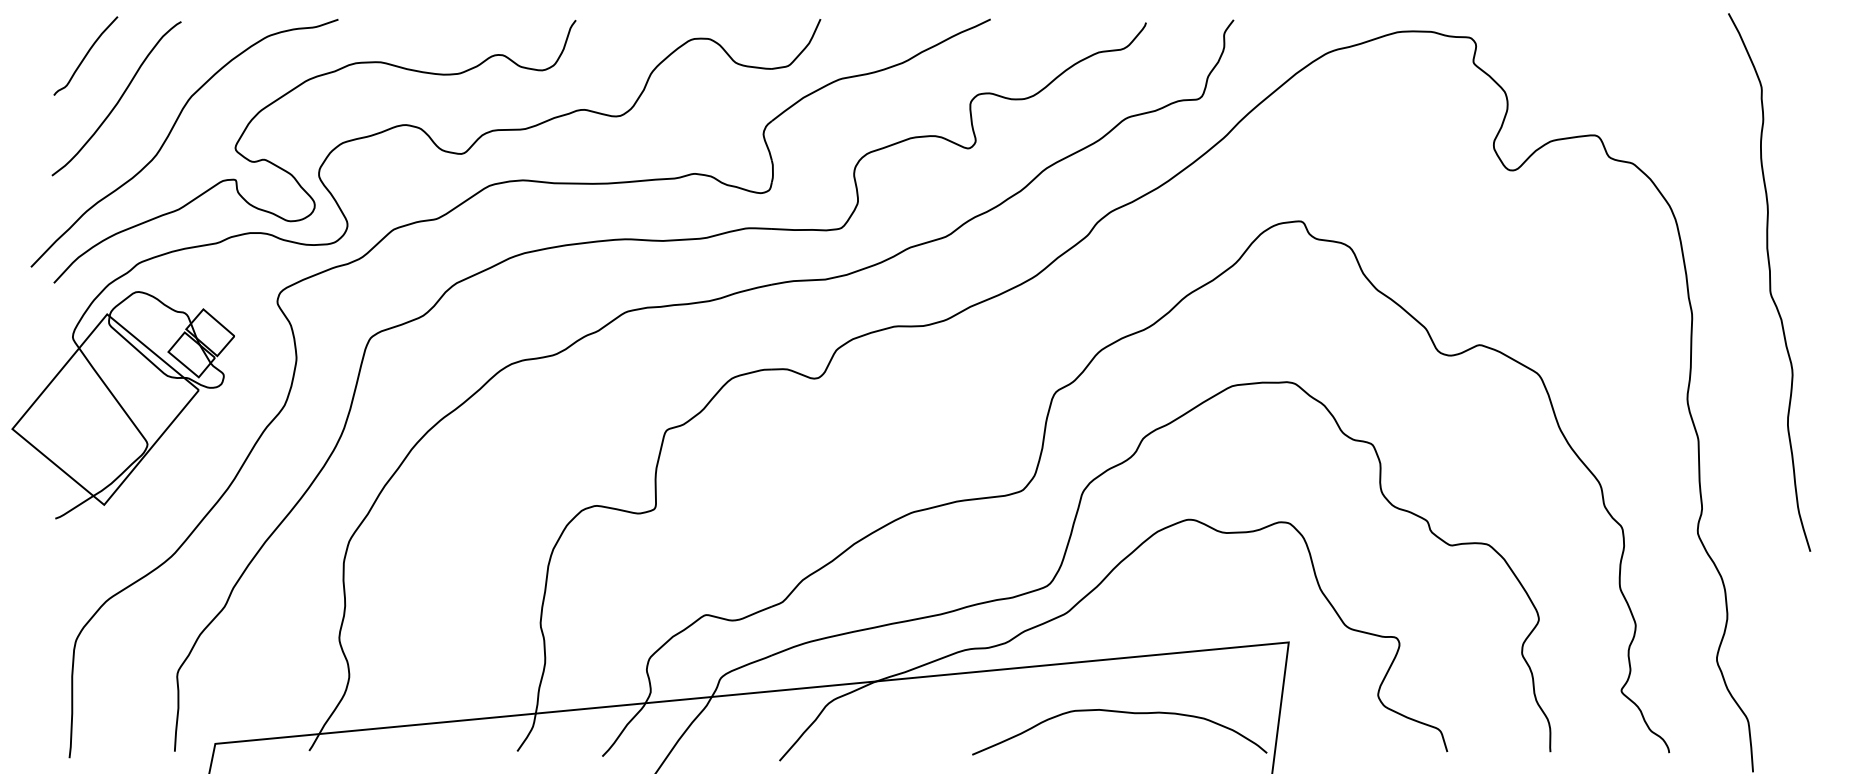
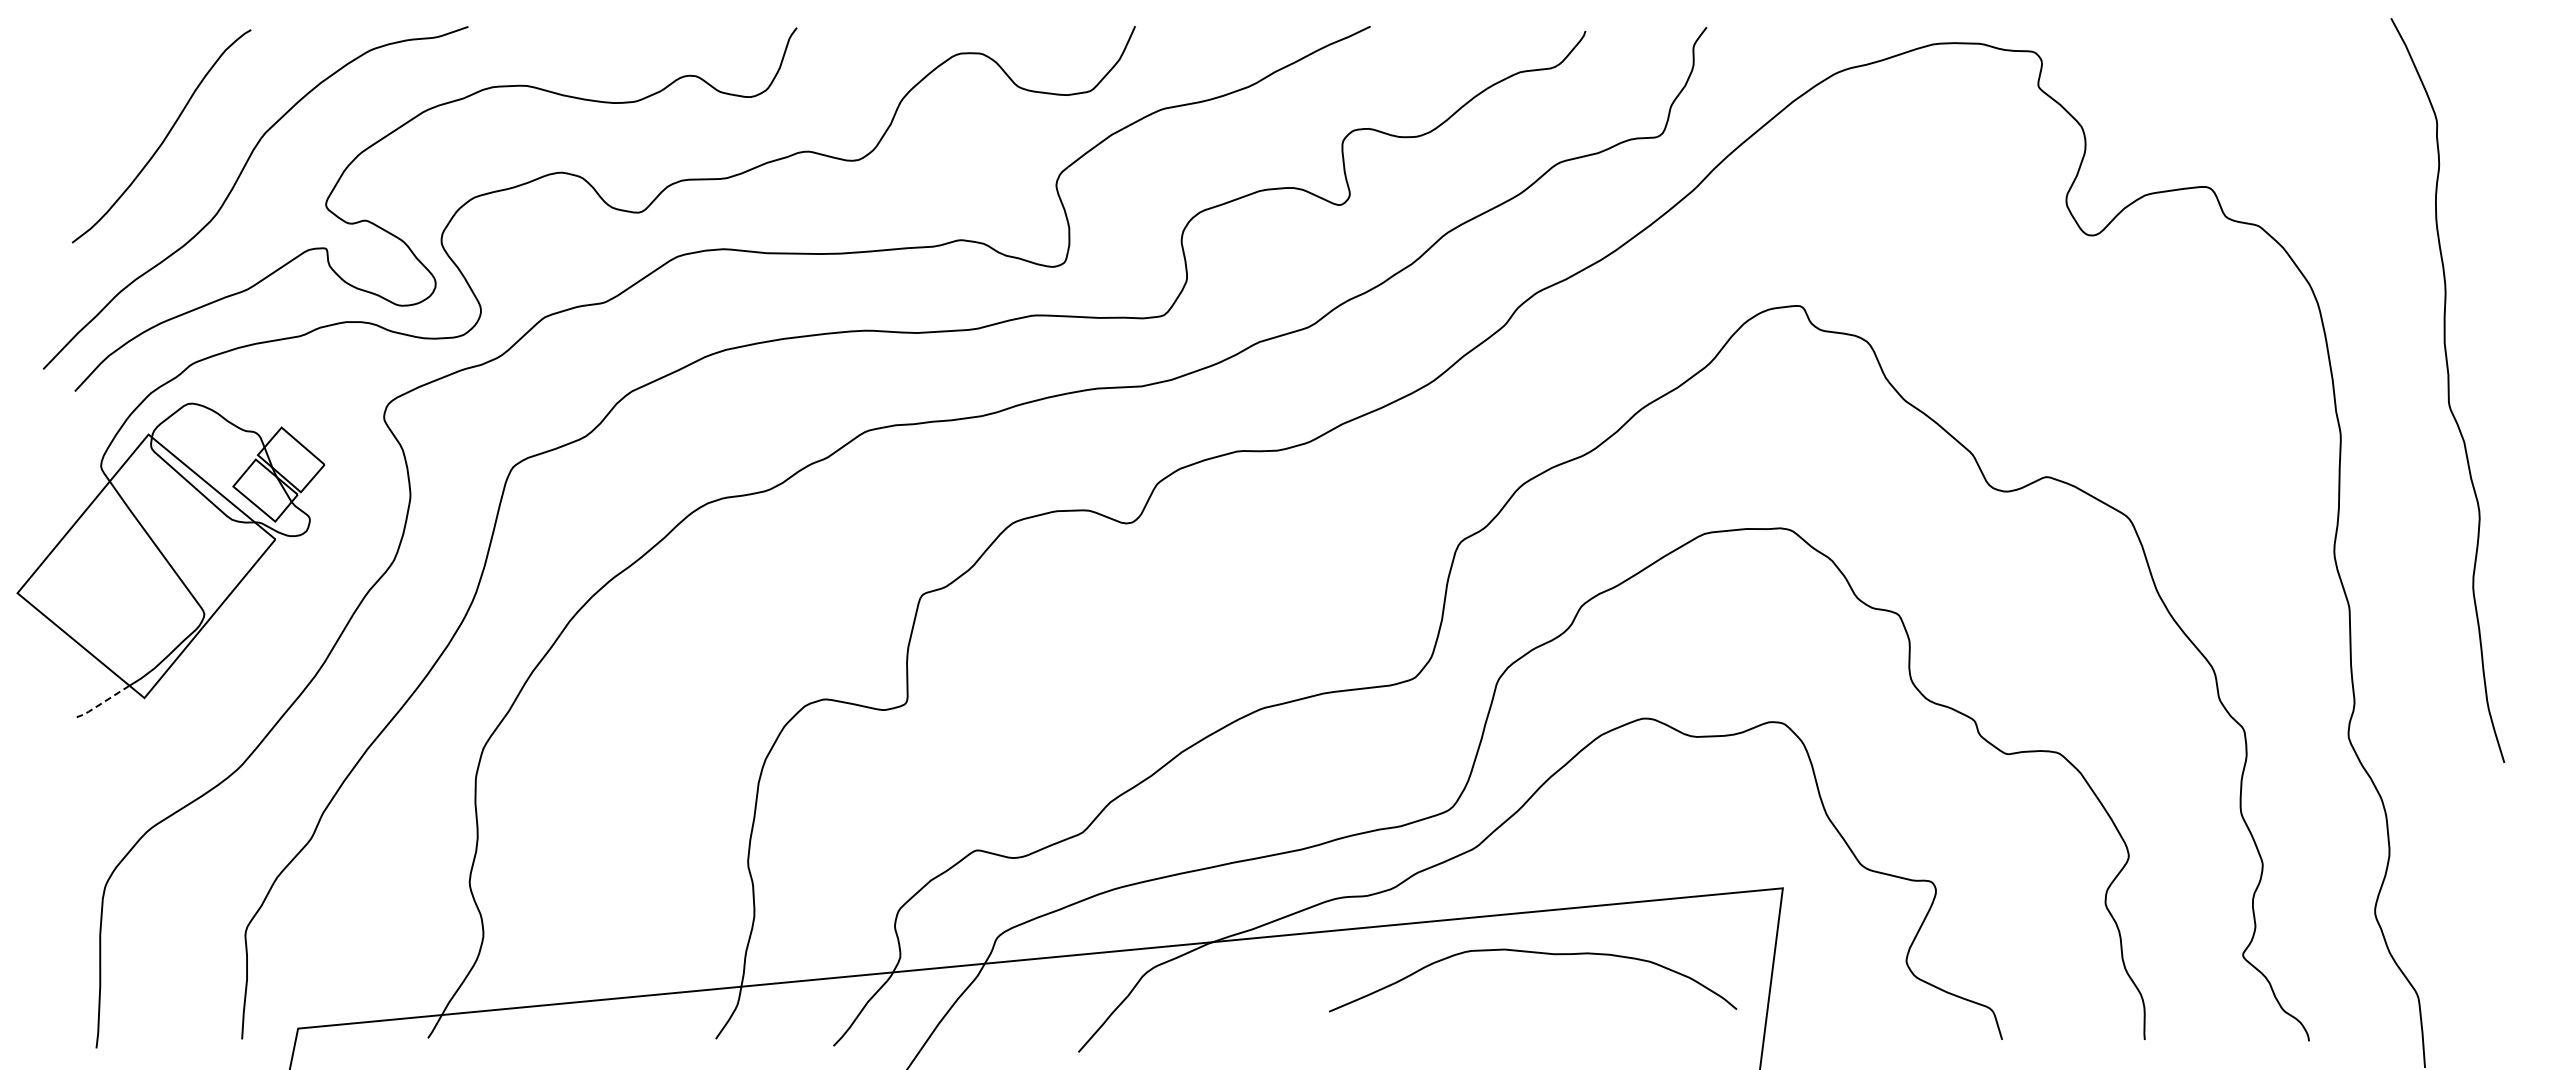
curve: (85, 56) -> (118, 77), removed
line: (73, 508) -> (101, 703), solid -> dashed
curve: (1120, 712) -> (1533, 953), moved

